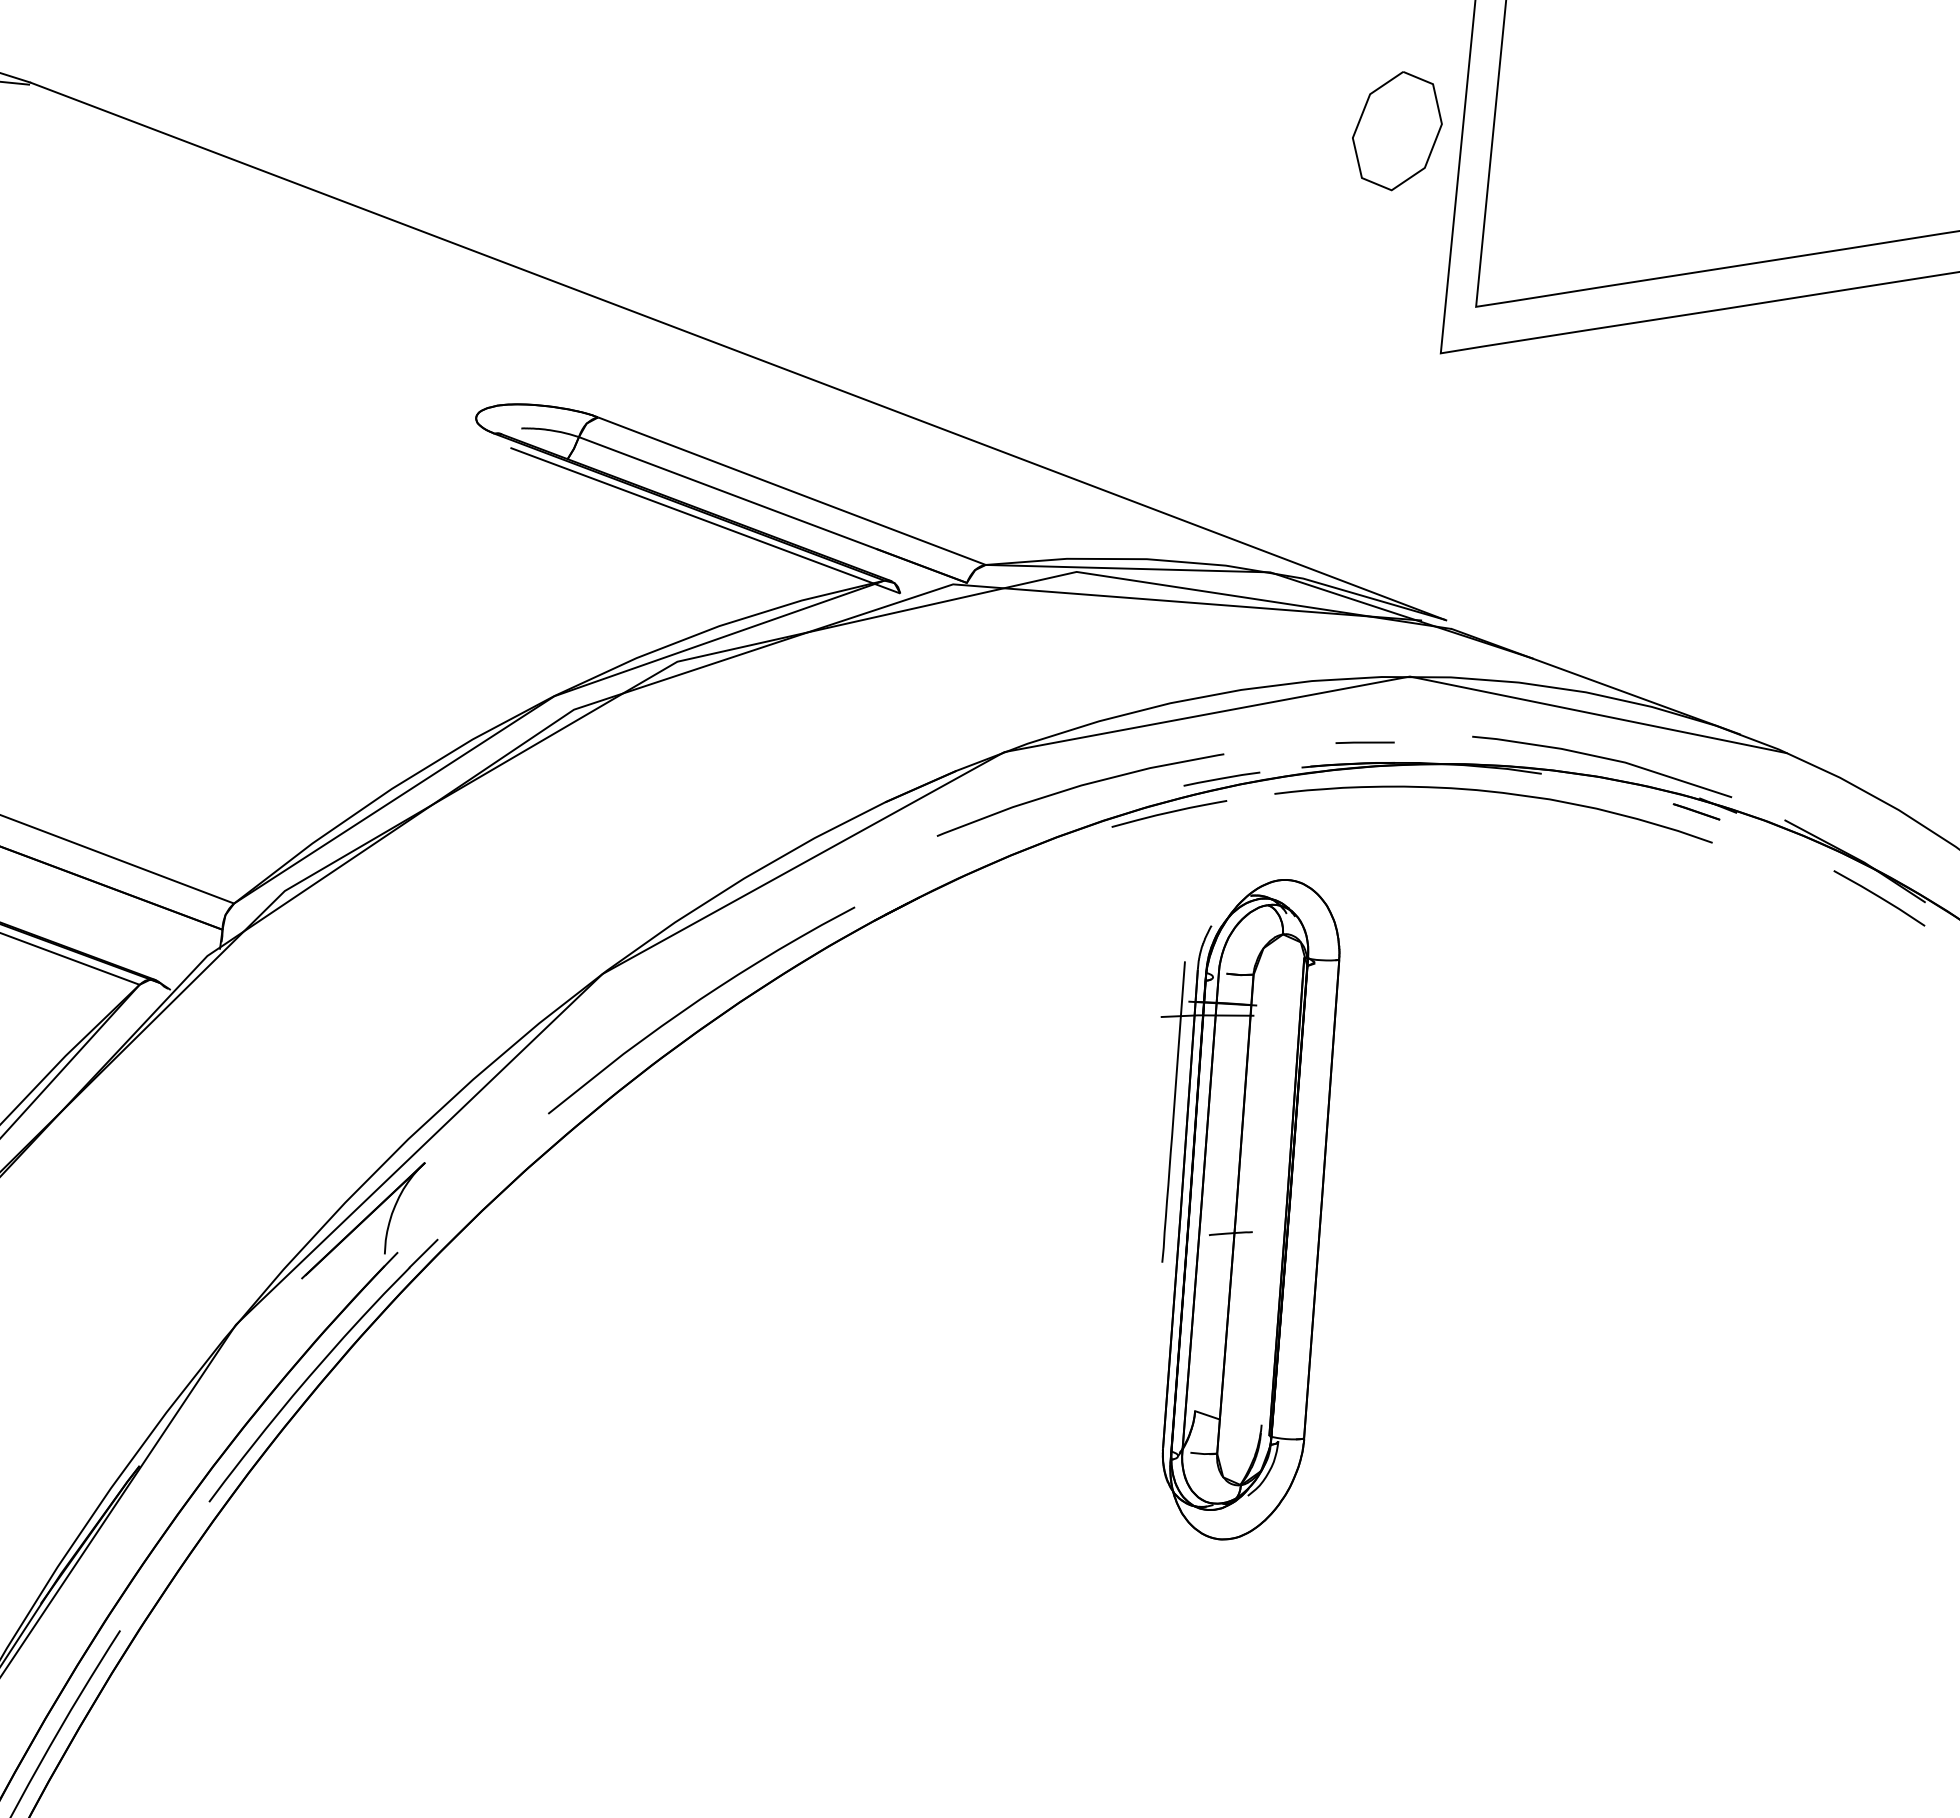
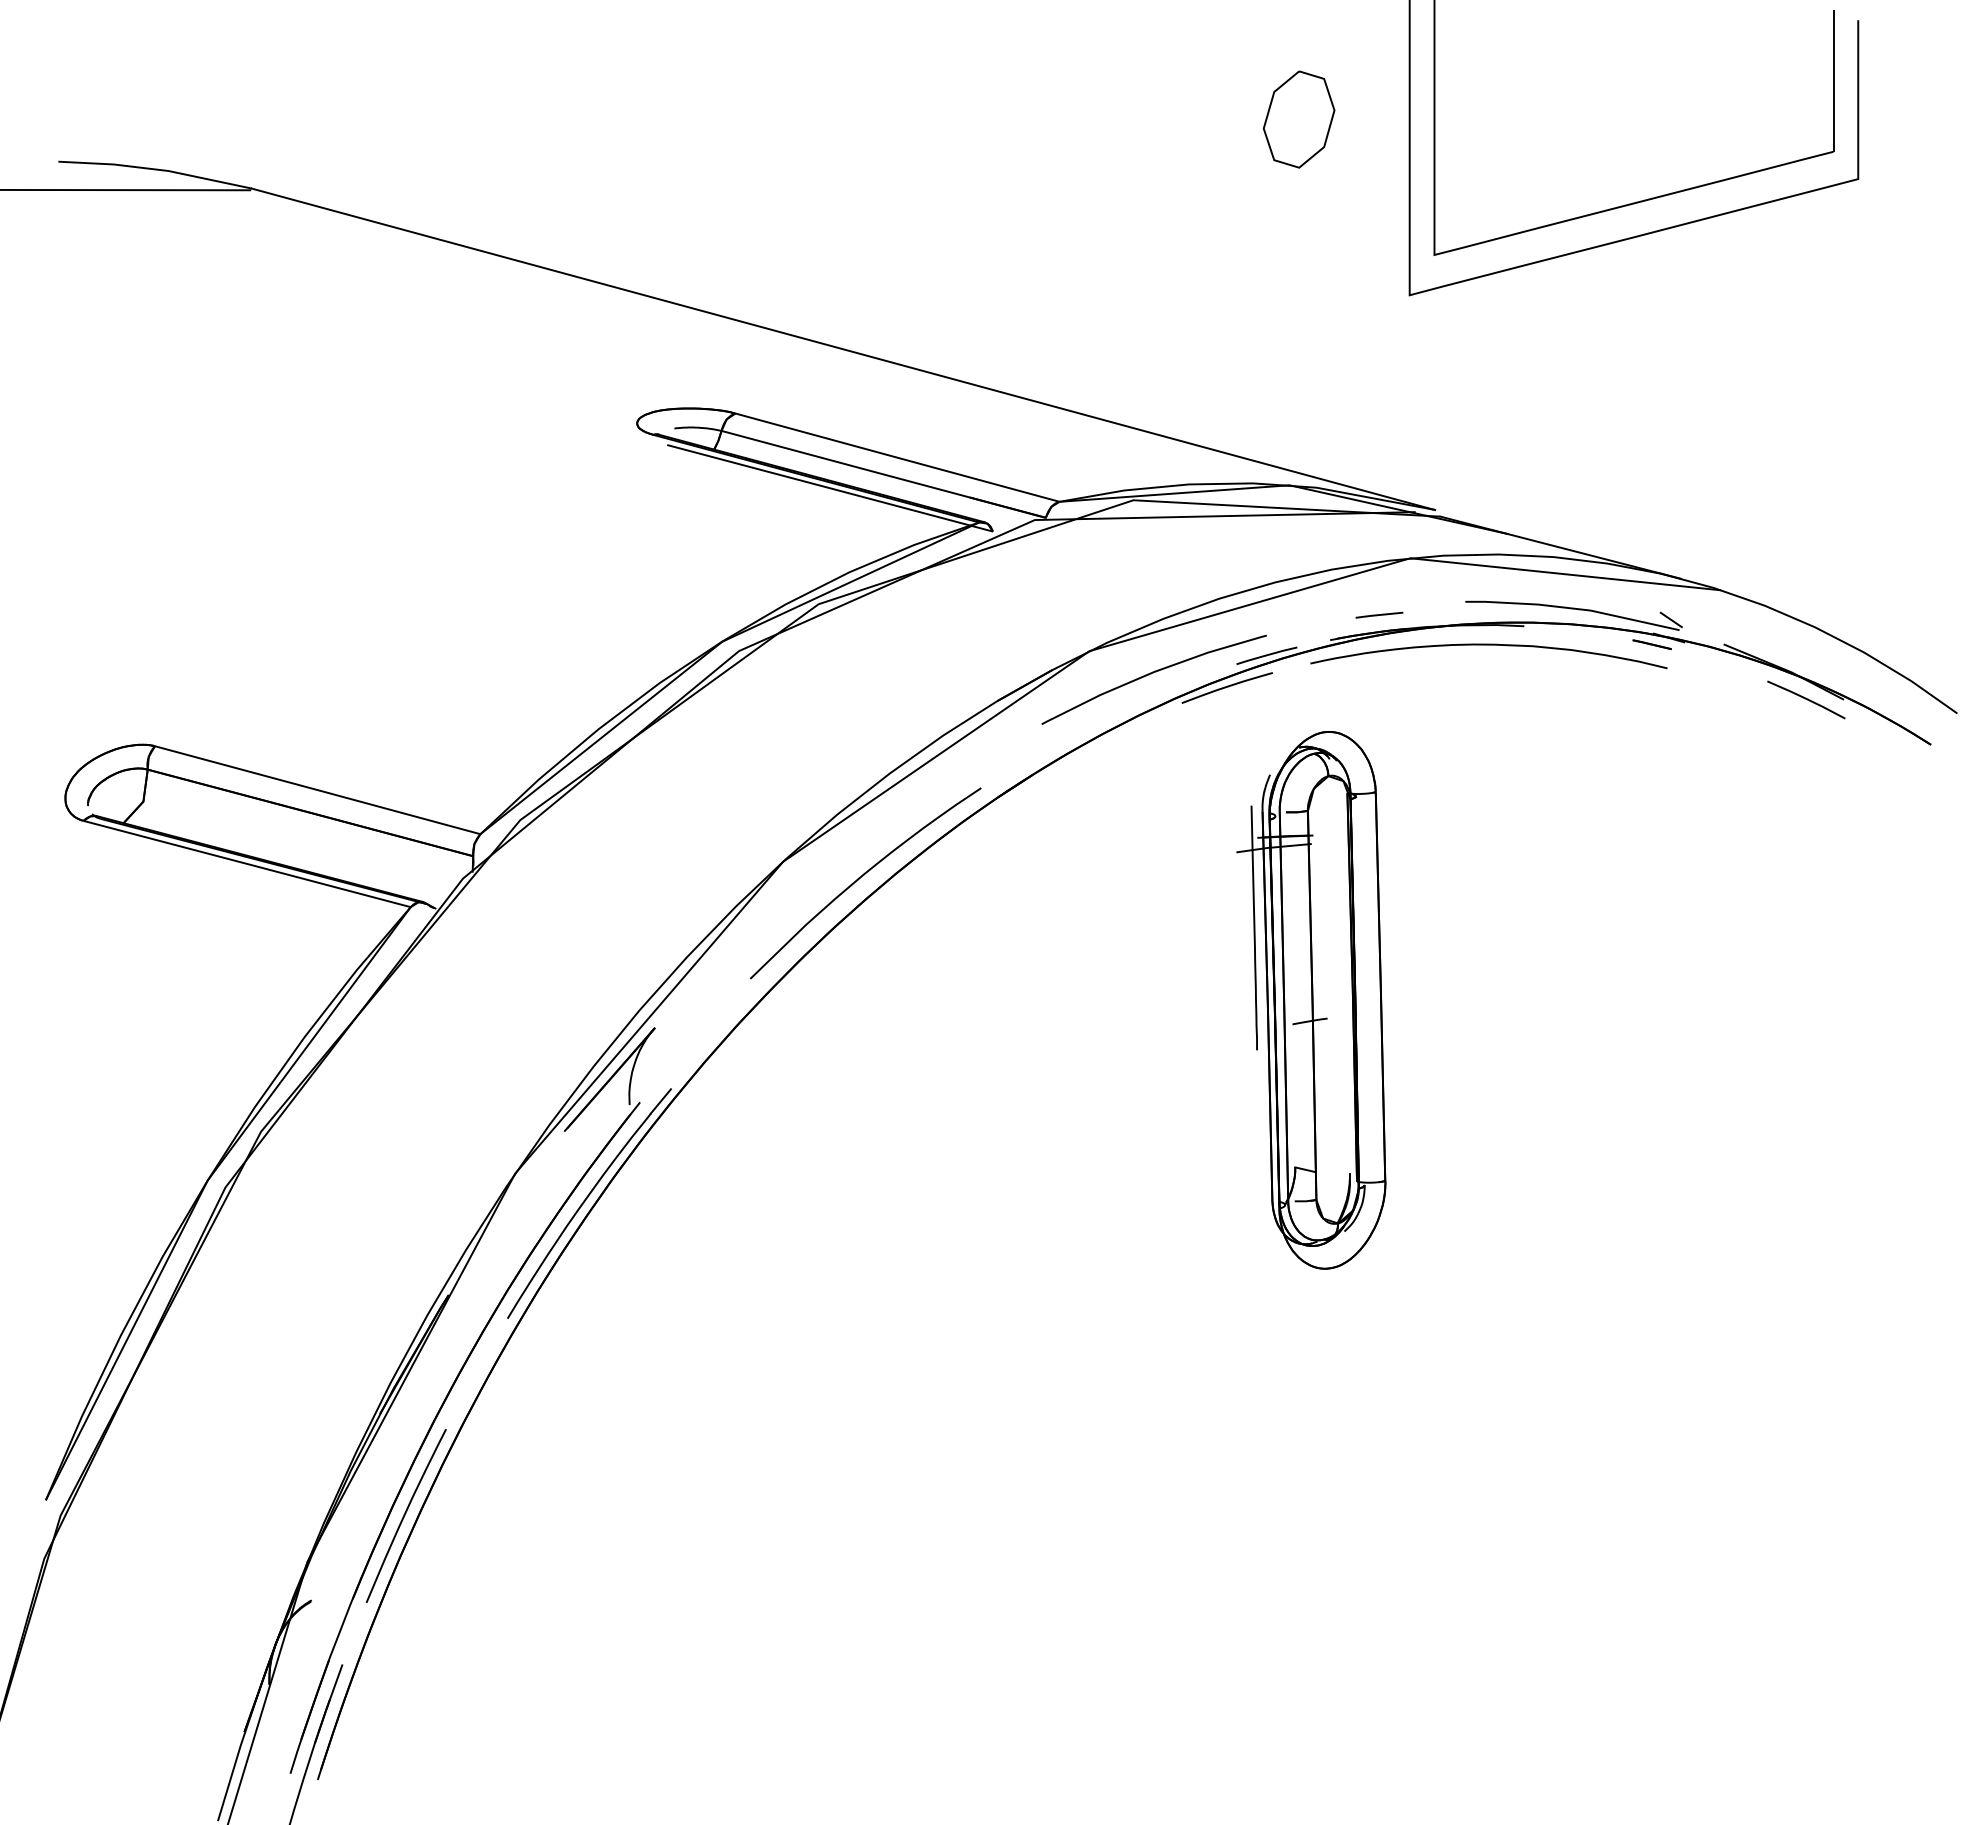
part: (1396, 130) -> (1298, 119), moved
line: (1722, 783) -> (1670, 619), added

